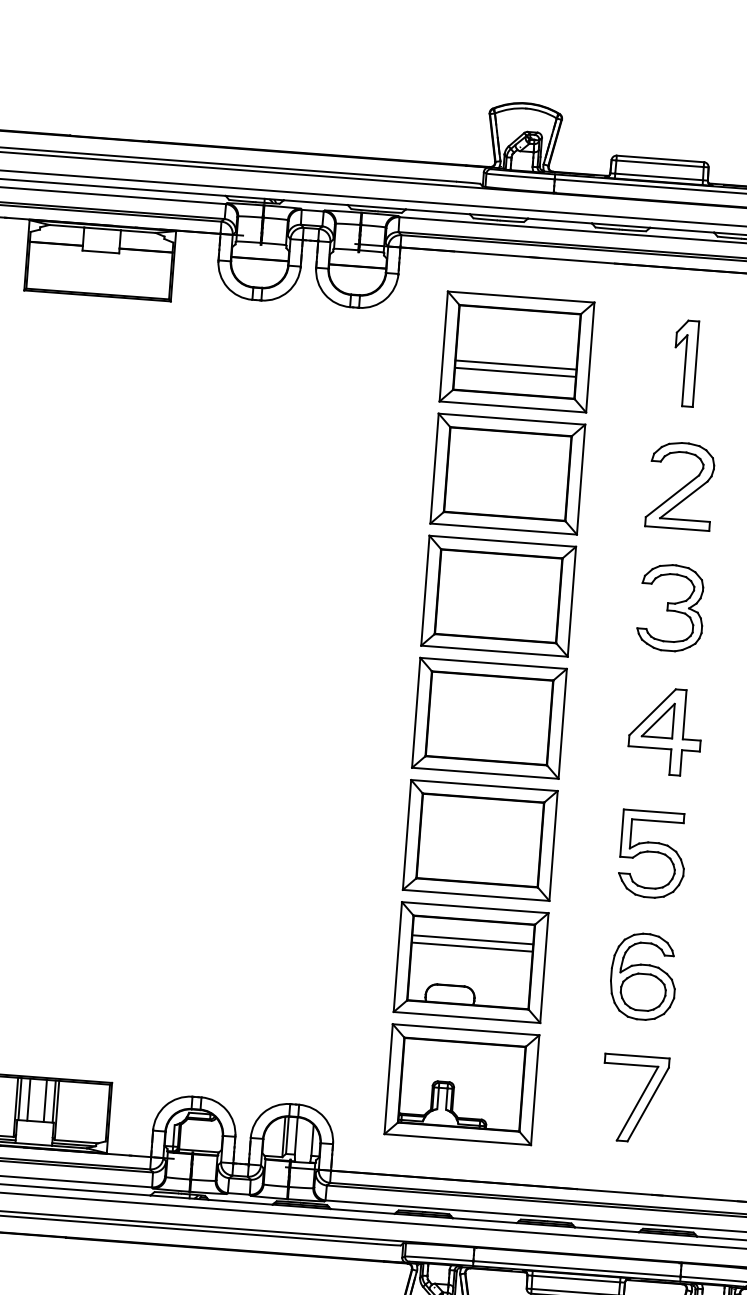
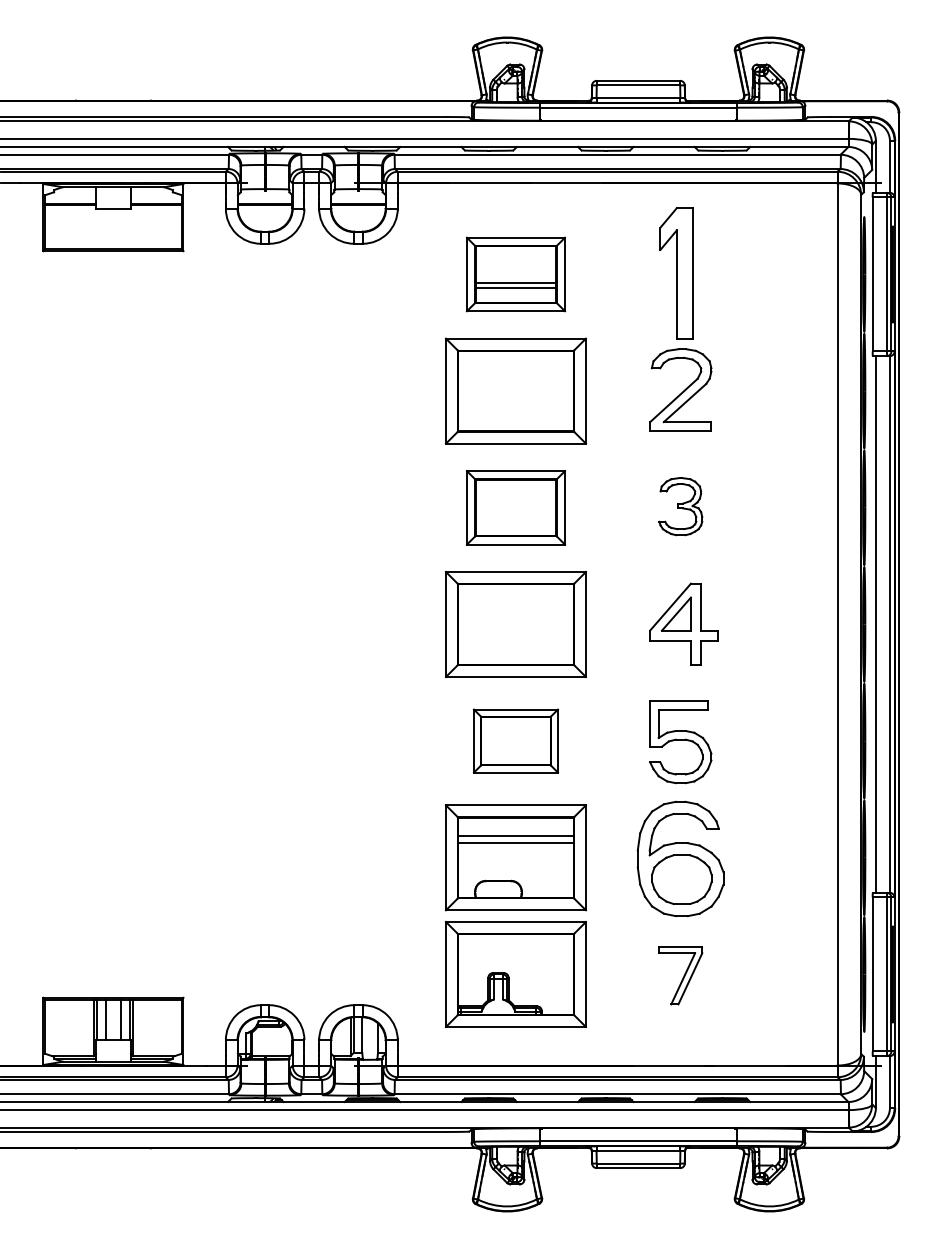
part: (516, 352) -> (515, 274), size x0.7
part: (685, 362) -> (676, 272), size x1.6
part: (498, 595) -> (515, 507), size x0.7
part: (670, 607) -> (680, 506), size x0.7
part: (479, 839) -> (515, 740), size x0.6
part: (643, 976) -> (680, 858), size x1.4
part: (634, 1098) -> (680, 975), size x0.7

